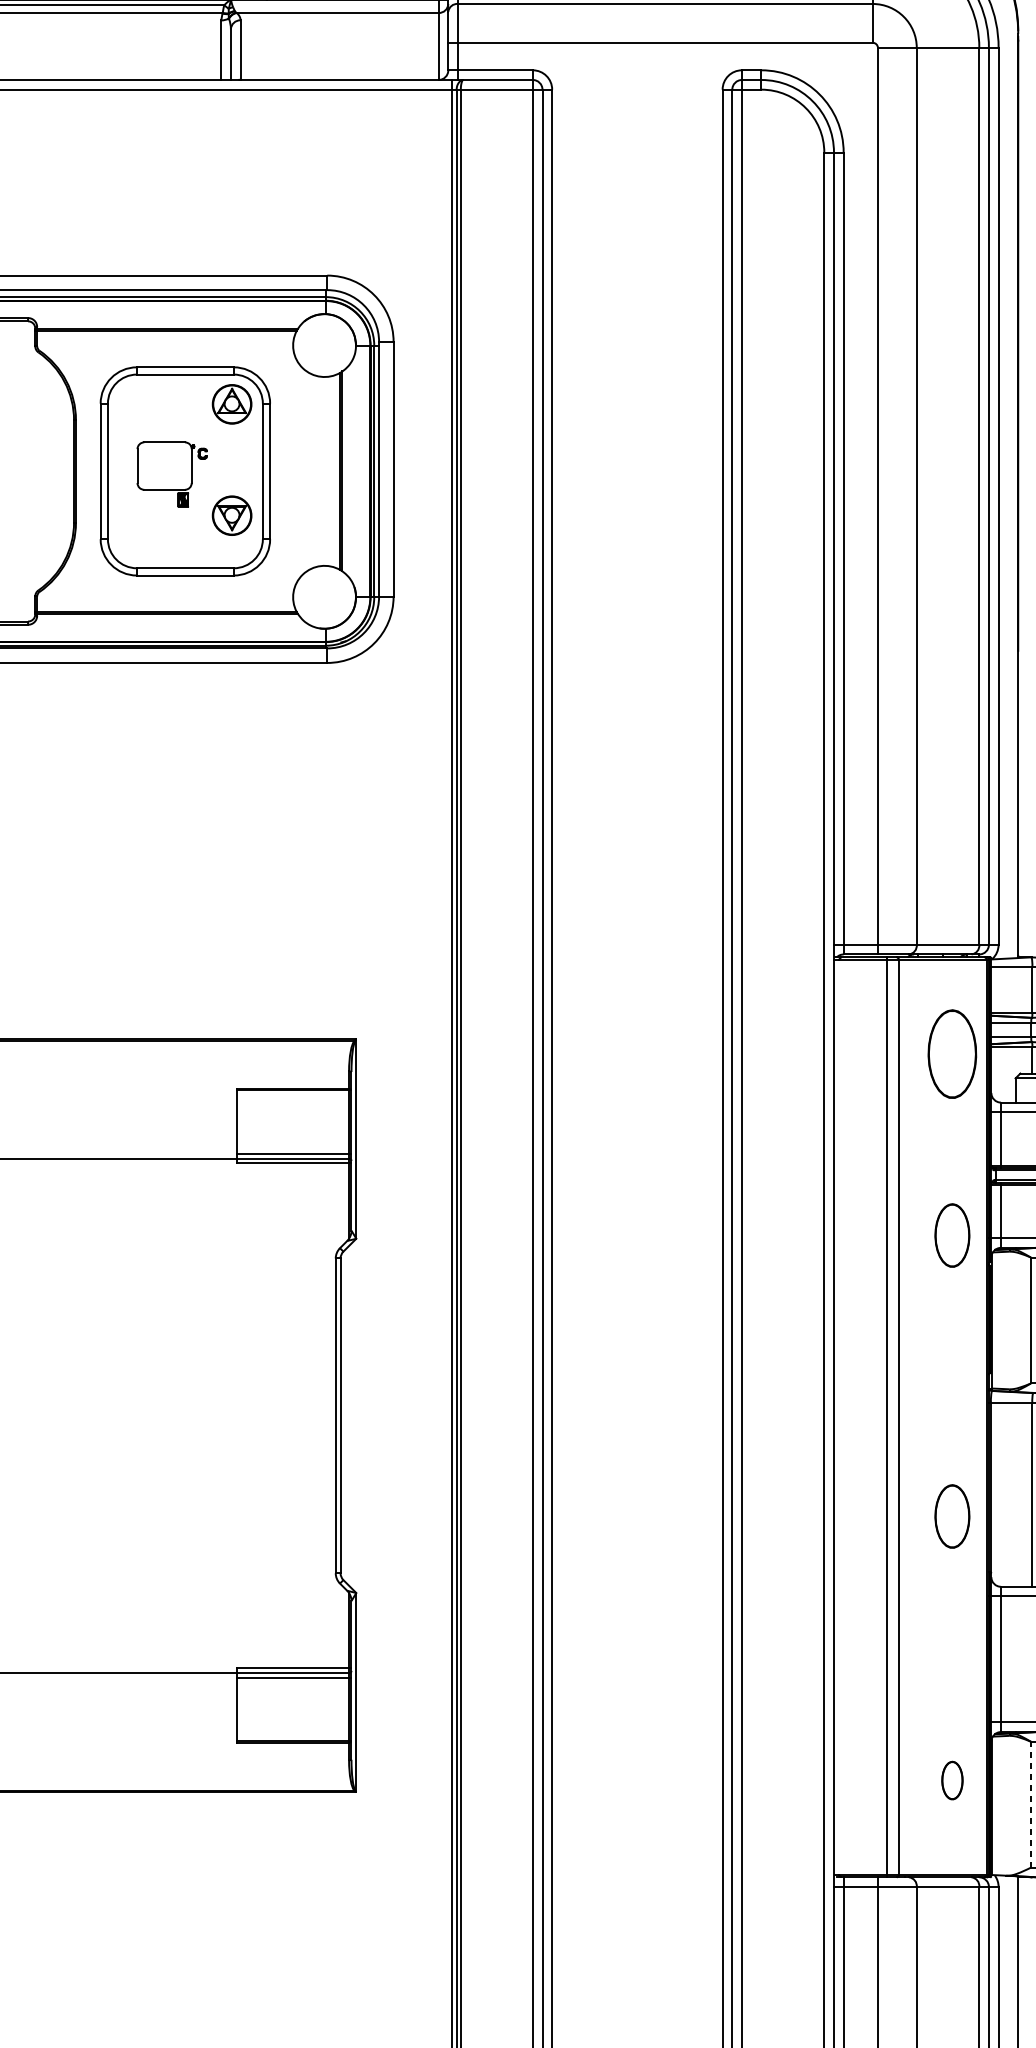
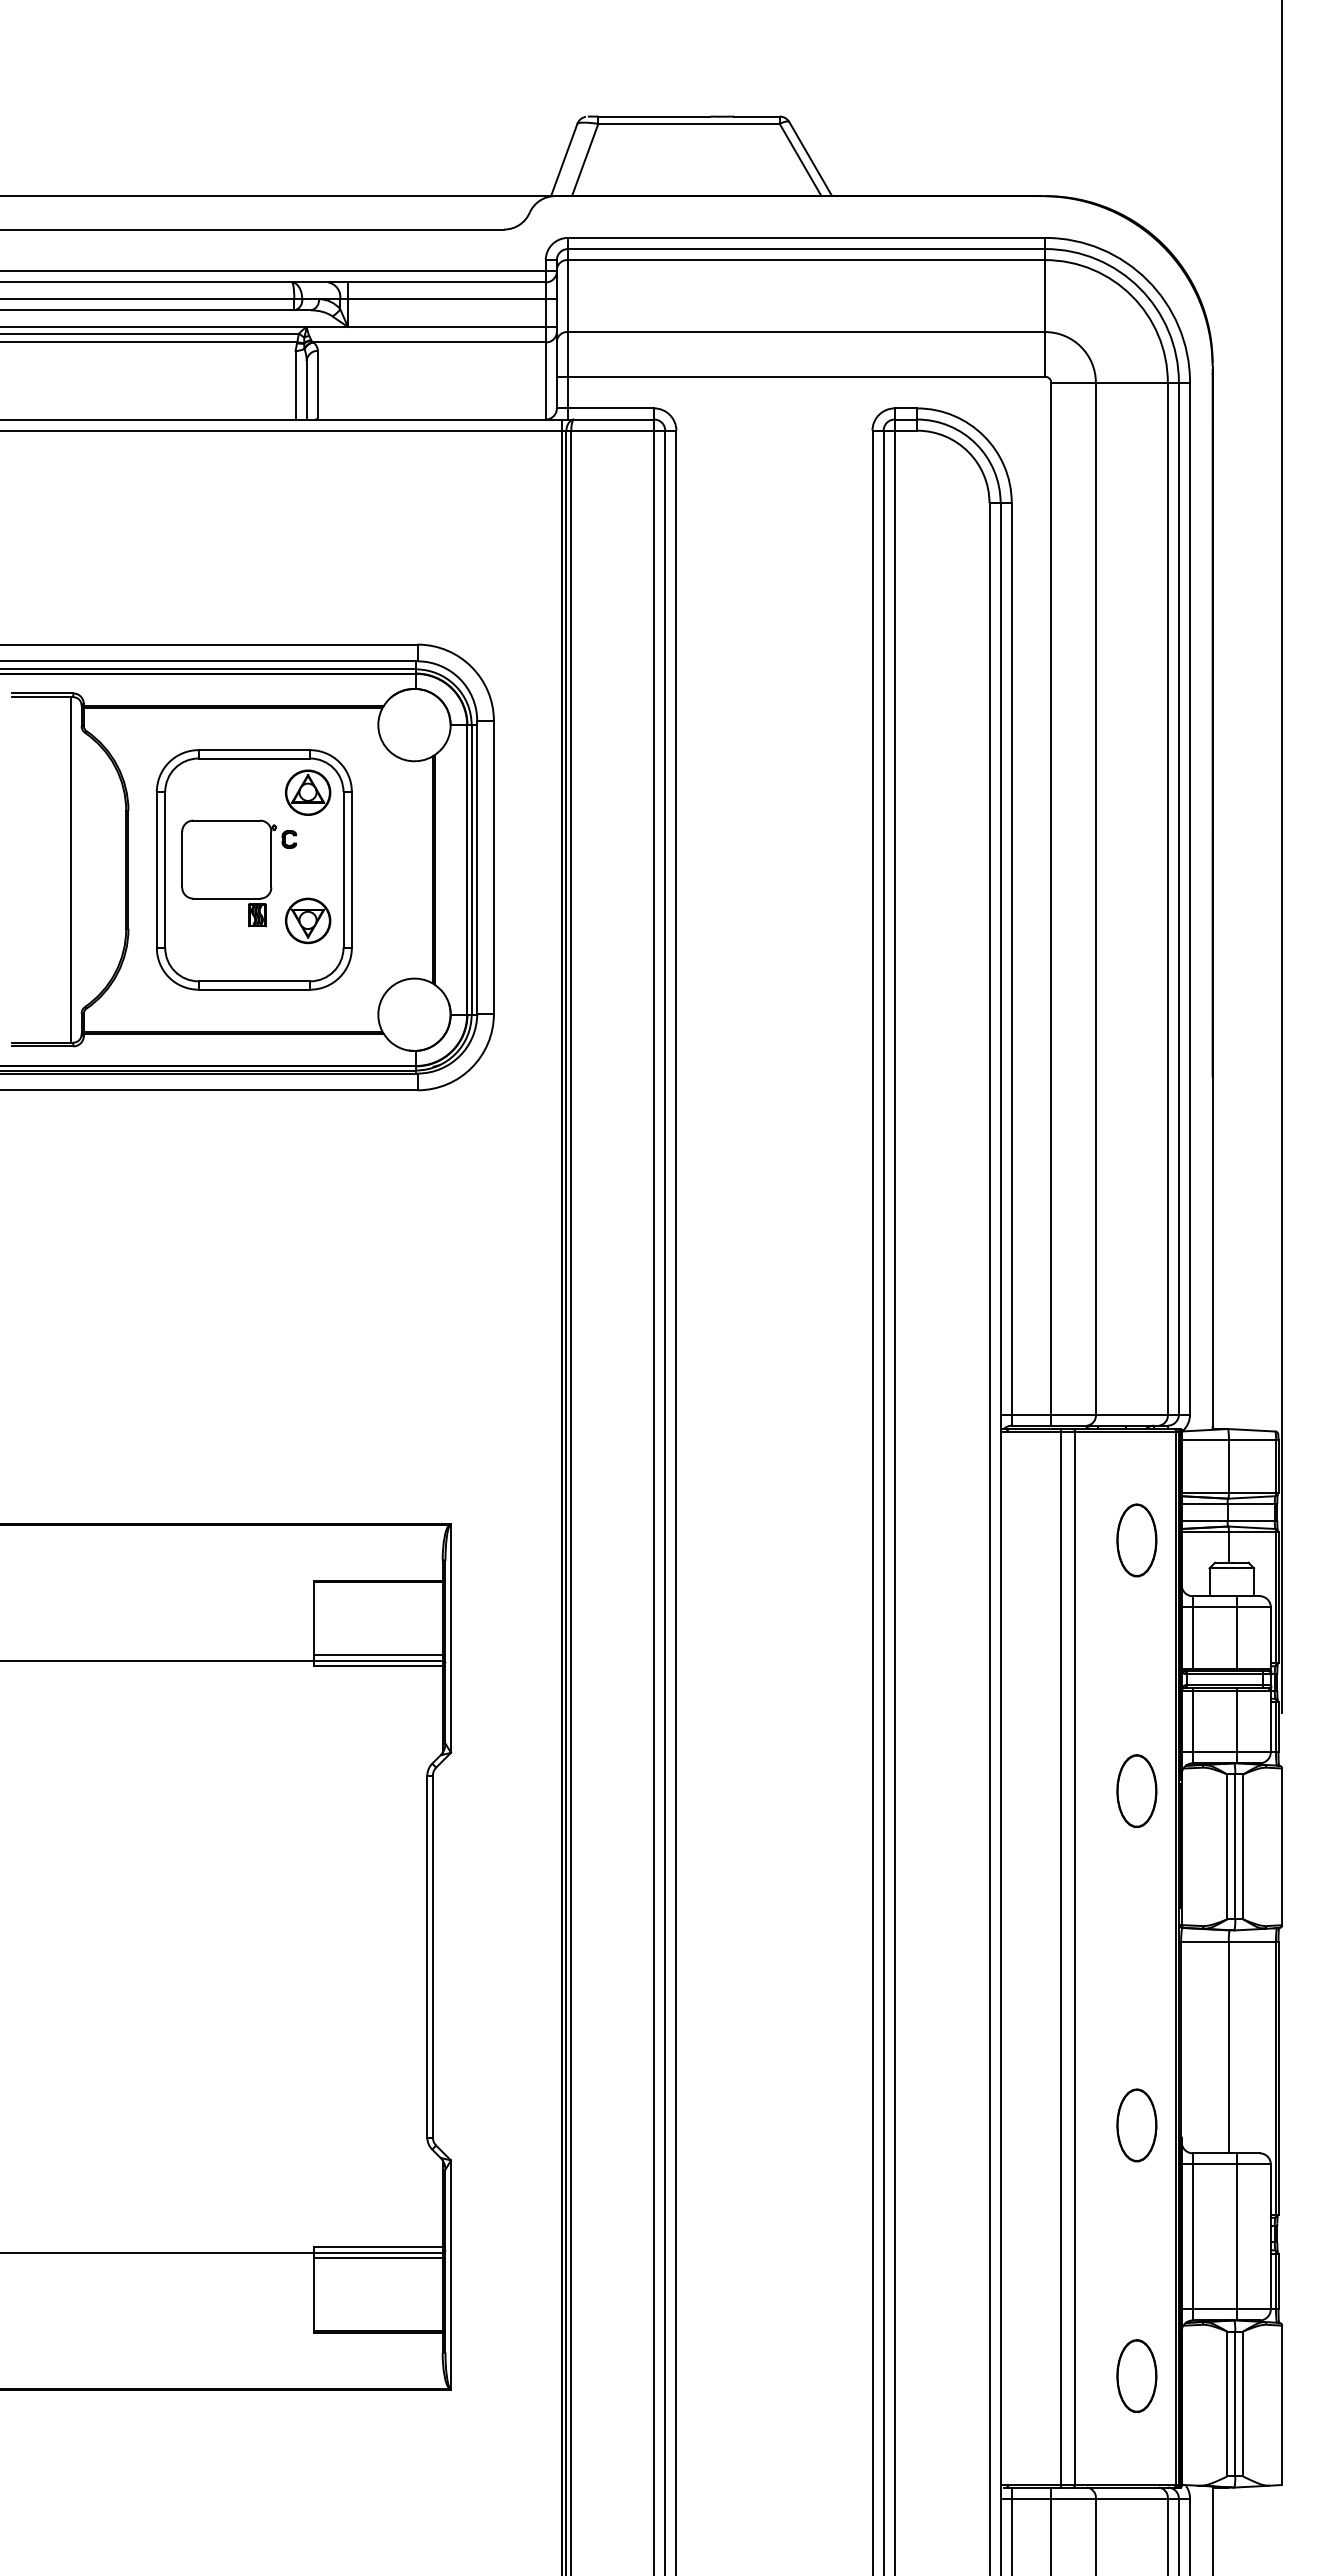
line: (25, 471) -> (70, 869), added
part: (171, 474) -> (238, 873), size x1.43
part: (952, 1054) -> (1136, 1540), size x0.71
part: (952, 1235) -> (1136, 1791), moved
part: (952, 1516) -> (1136, 2125), moved
part: (952, 1780) -> (1136, 2376), size x1.67
line: (1031, 1804) -> (1227, 2403), dashed -> solid

